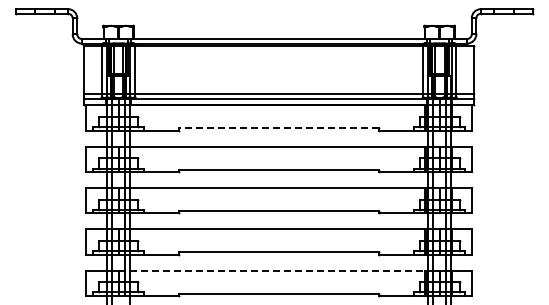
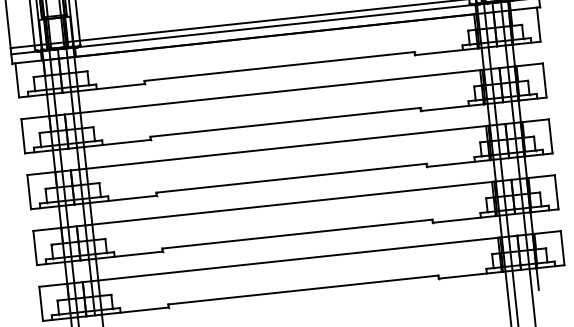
line: (279, 128) -> (280, 66), dashed -> solid
line: (272, 270) -> (291, 259), dashed -> solid

